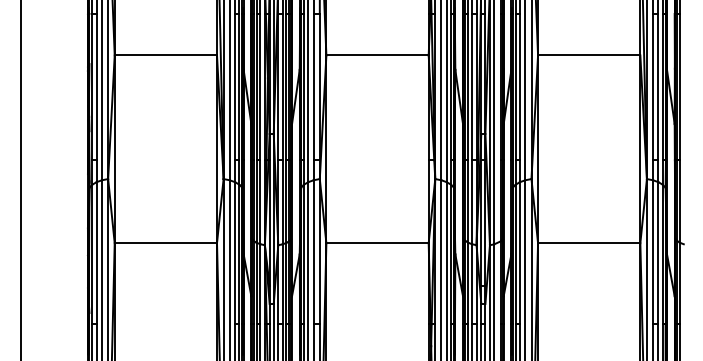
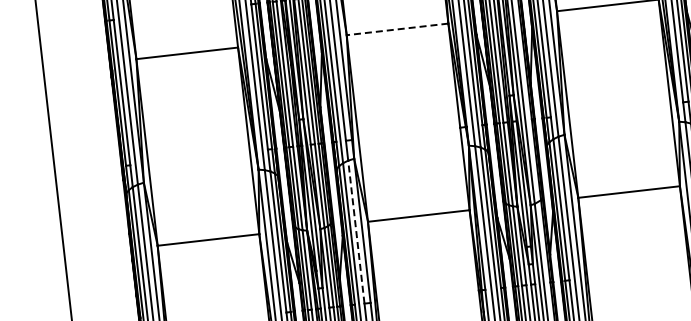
line: (377, 55) -> (397, 29), solid -> dashed
line: (313, 252) -> (356, 232), solid -> dashed

